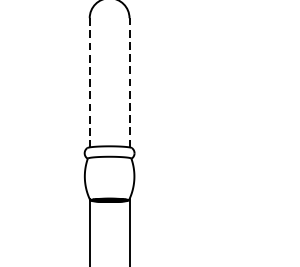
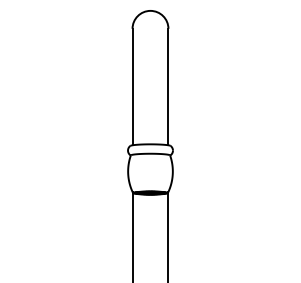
line: (129, 82) -> (168, 86), dashed -> solid
line: (89, 83) -> (132, 87), dashed -> solid

